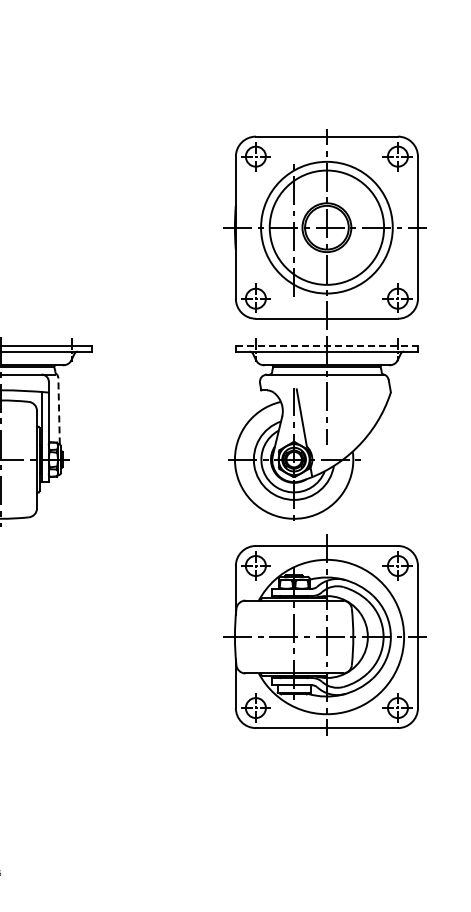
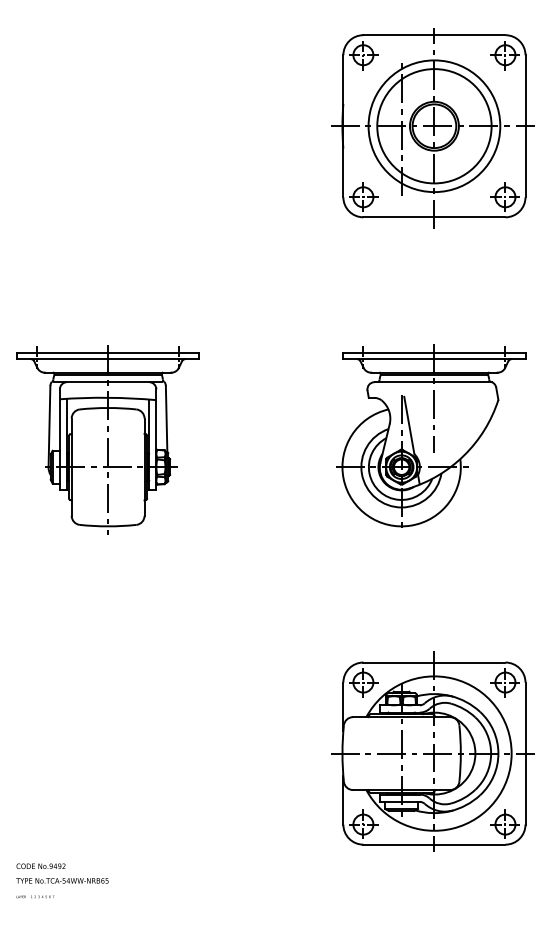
part: (324, 229) -> (432, 128), moved
line: (326, 345) -> (434, 353), dashed -> solid
line: (58, 411) -> (166, 419), dashed -> solid
part: (324, 634) -> (432, 751), moved

